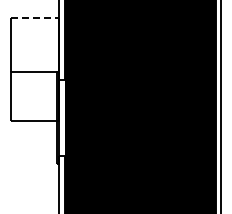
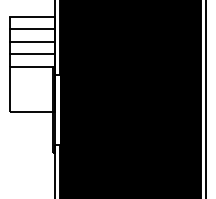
line: (35, 18) -> (33, 17), dashed -> solid
line: (34, 31) -> (32, 29), added
line: (34, 45) -> (32, 42), added
line: (34, 58) -> (32, 54), added

